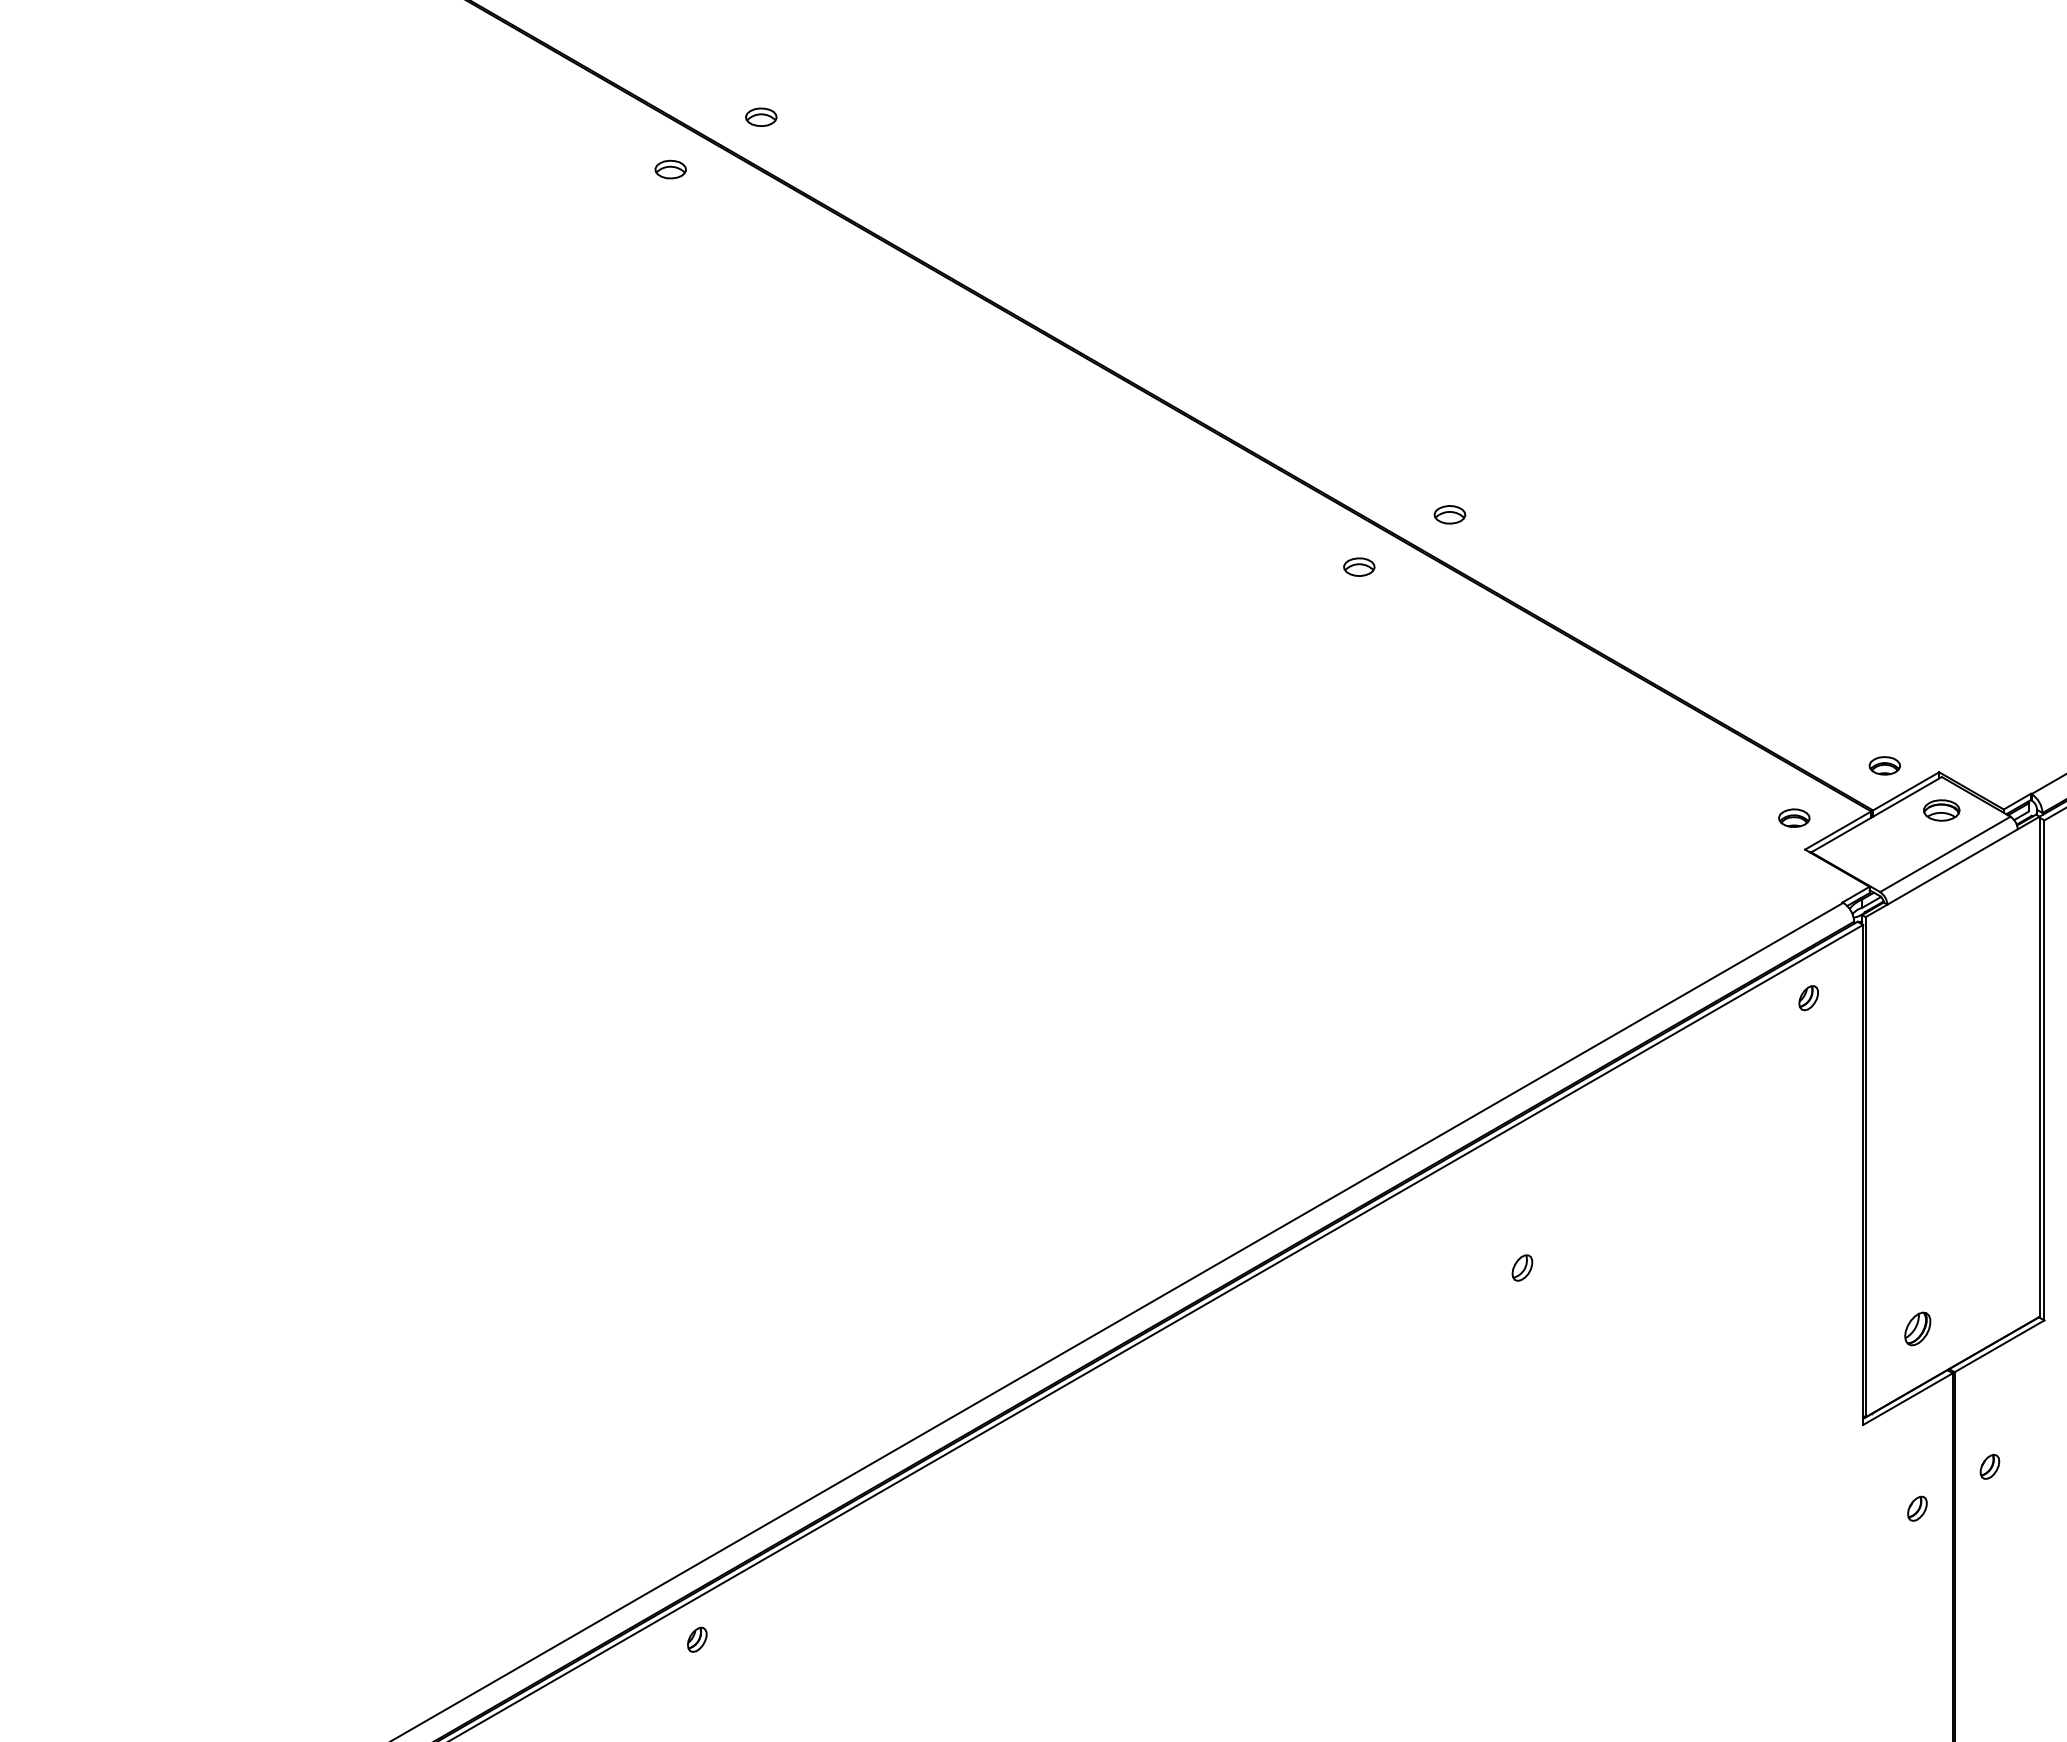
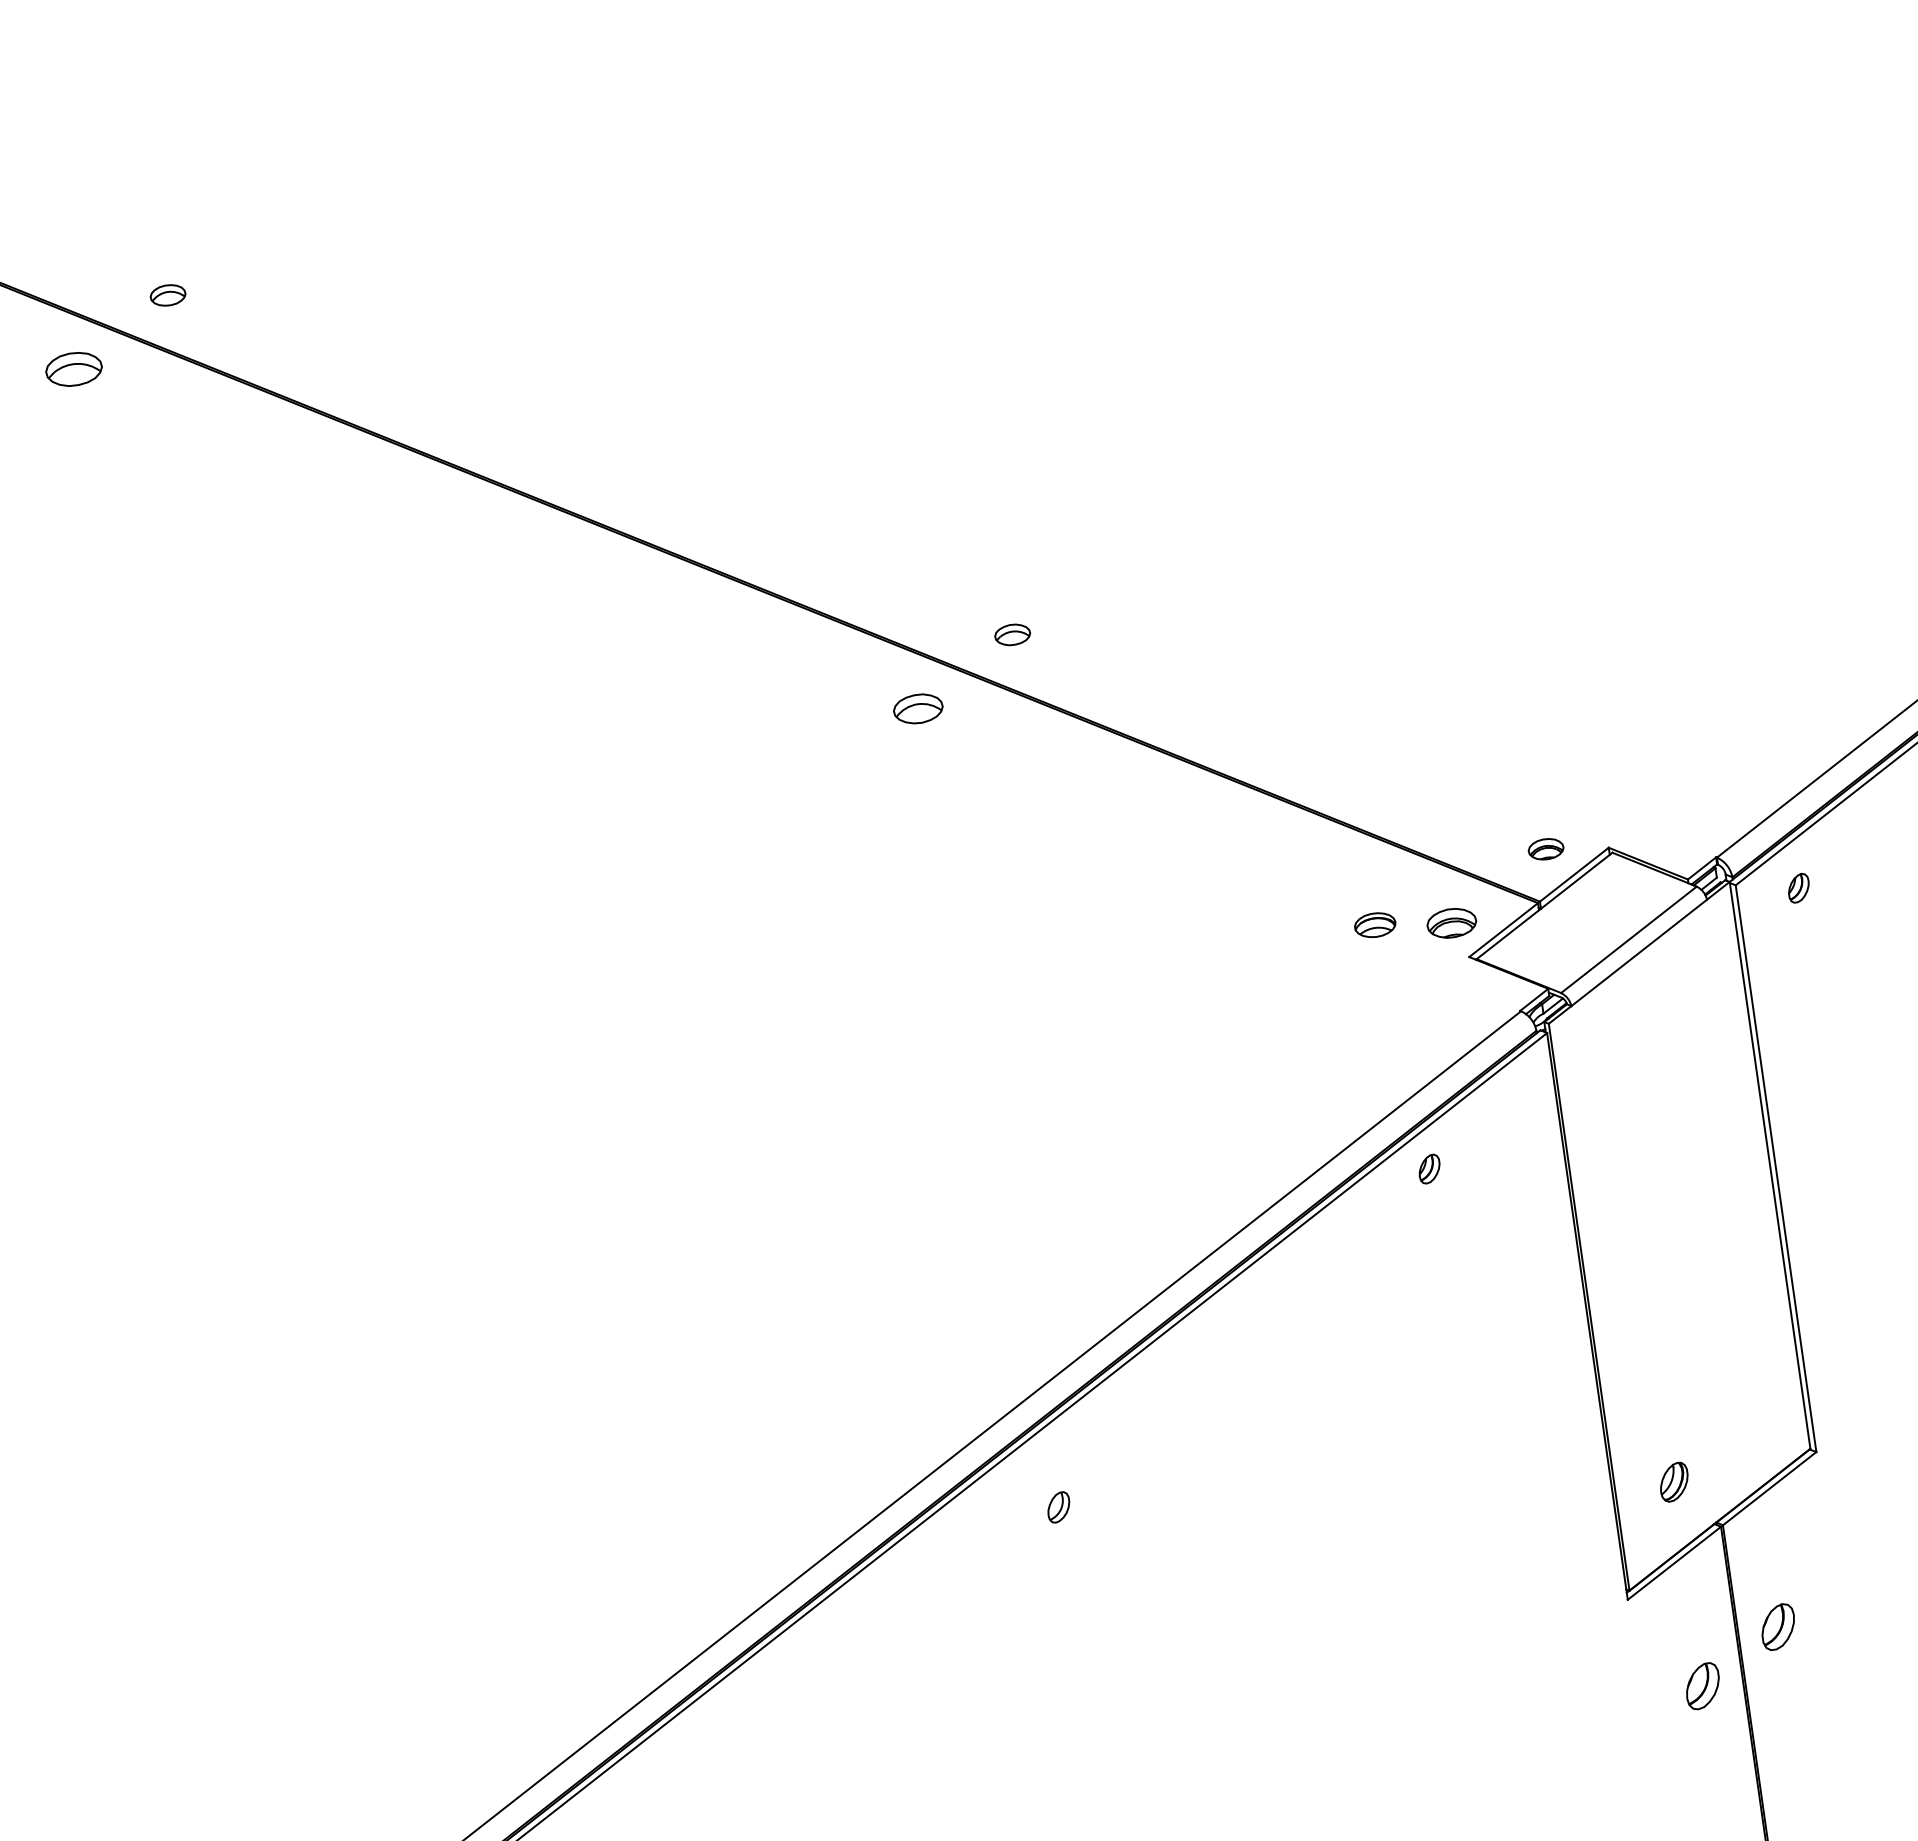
part: (670, 169) -> (73, 369), size x1.6
part: (1359, 566) -> (918, 708), size x1.4
part: (1941, 810) -> (1374, 925), moved
part: (1794, 817) -> (1452, 922), size x1.4
part: (1808, 998) -> (1429, 1169), moved
part: (1522, 1267) -> (1058, 1506), moved
part: (1989, 1466) -> (1777, 1626), size x1.6
part: (1917, 1508) -> (1702, 1685), size x1.6

